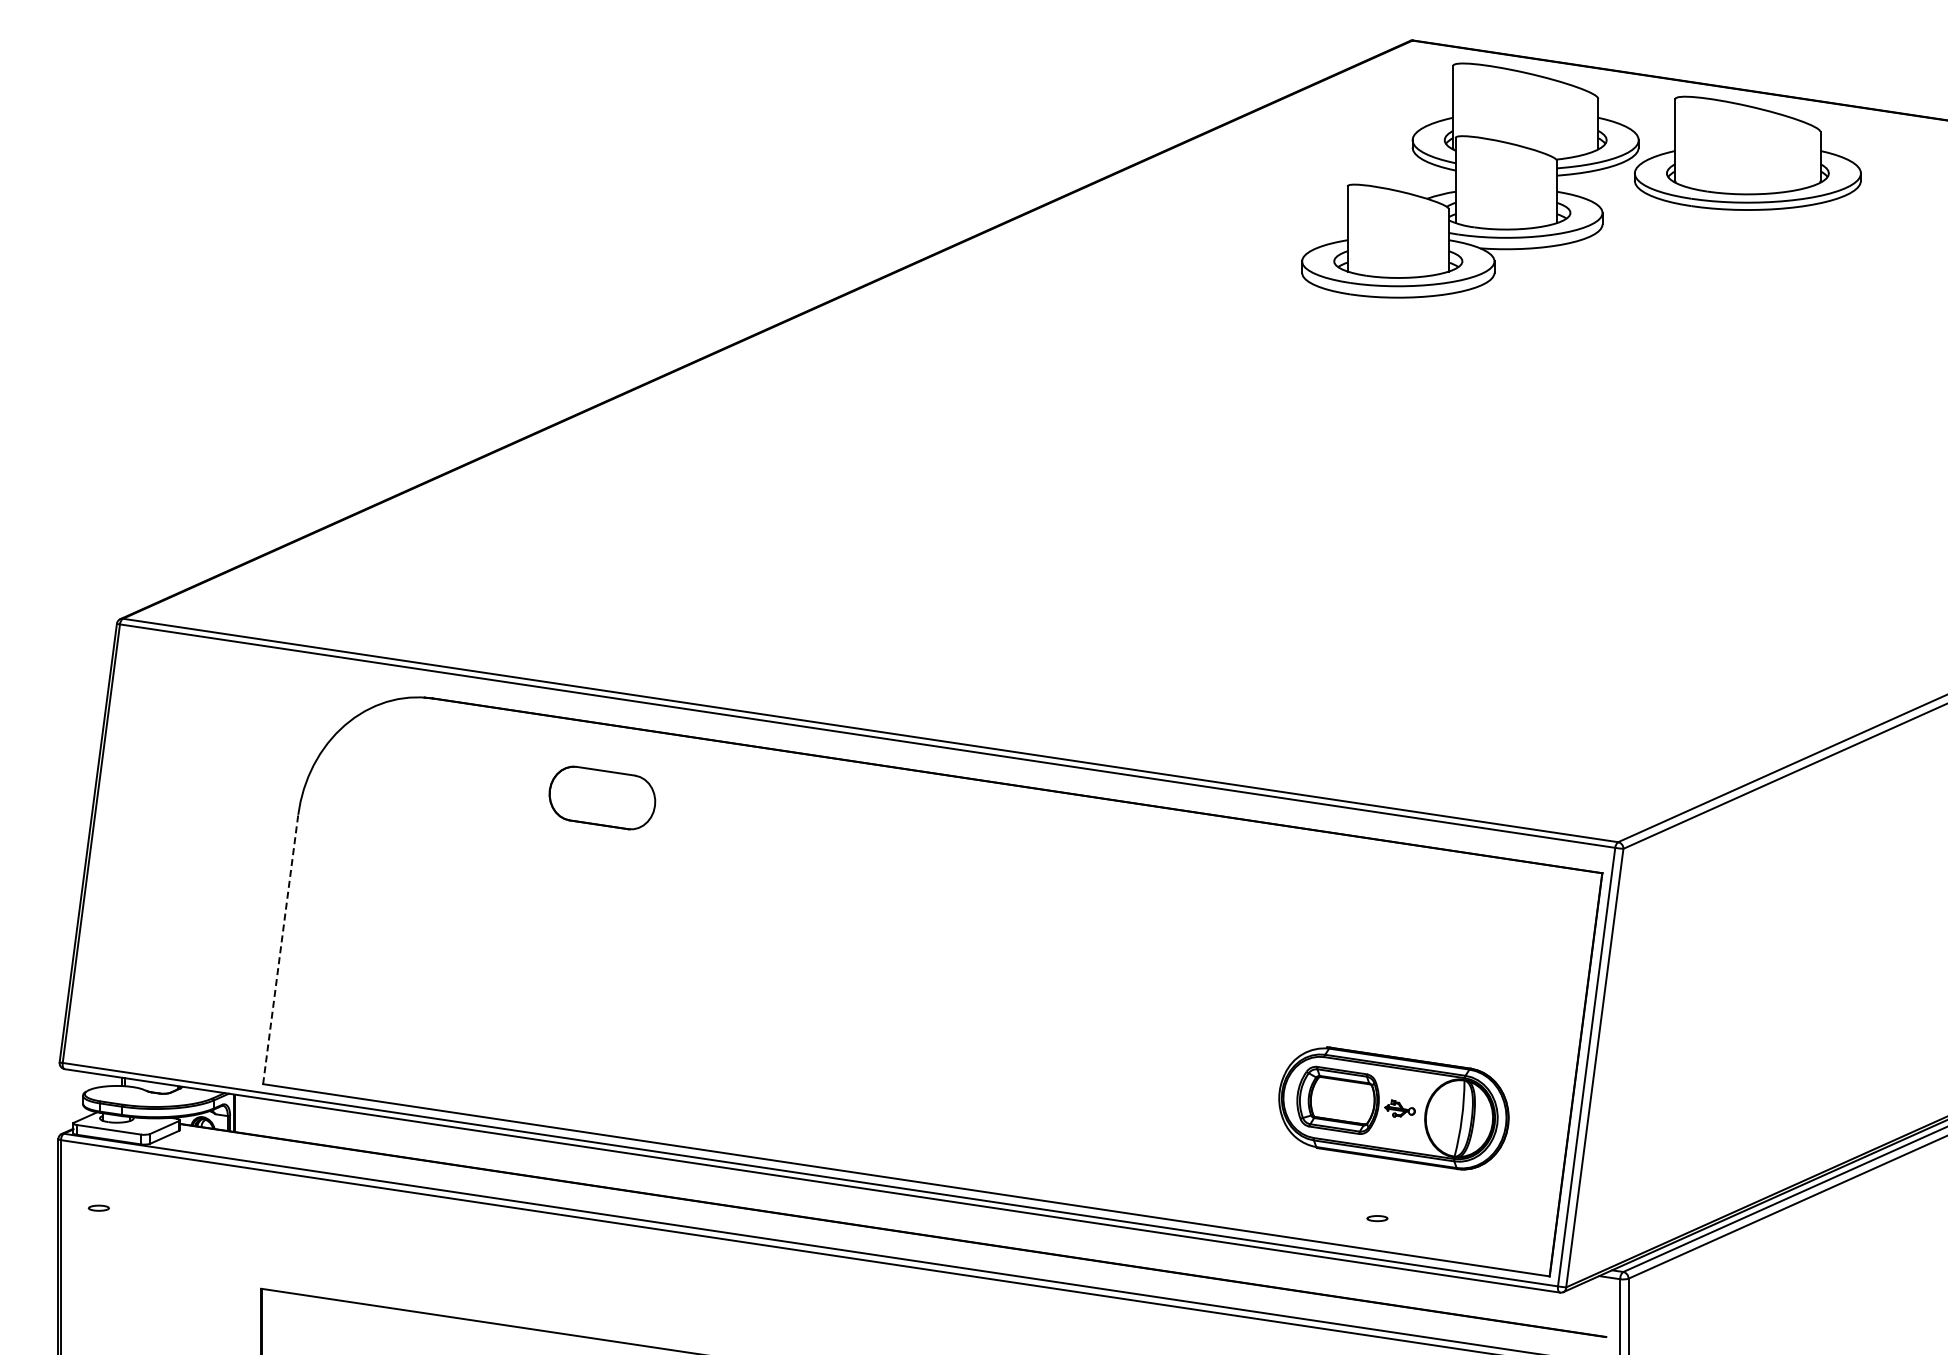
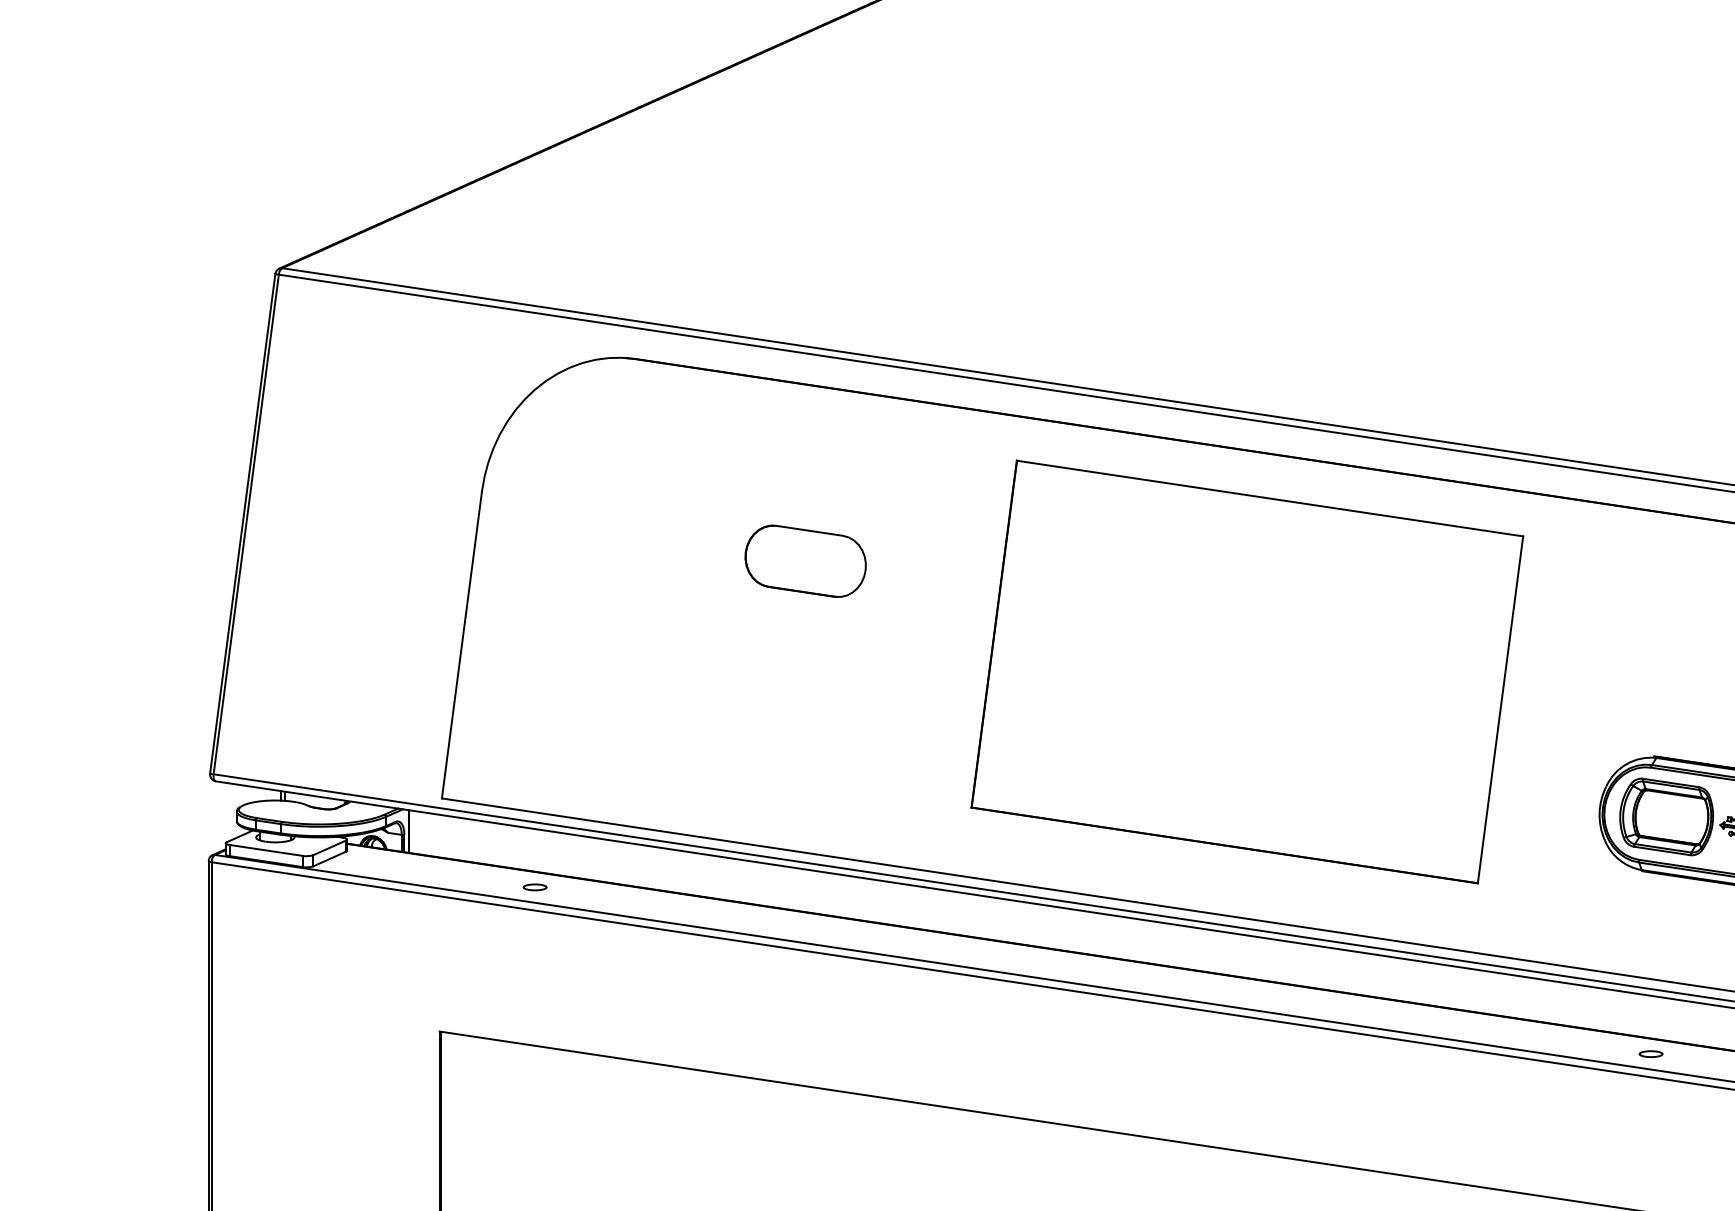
part: (602, 797) -> (805, 560), moved
line: (280, 949) -> (461, 645), dashed -> solid
part: (970, 972) -> (1247, 671), added
part: (98, 1207) -> (534, 886), moved
part: (1377, 1218) -> (1651, 1054), moved

